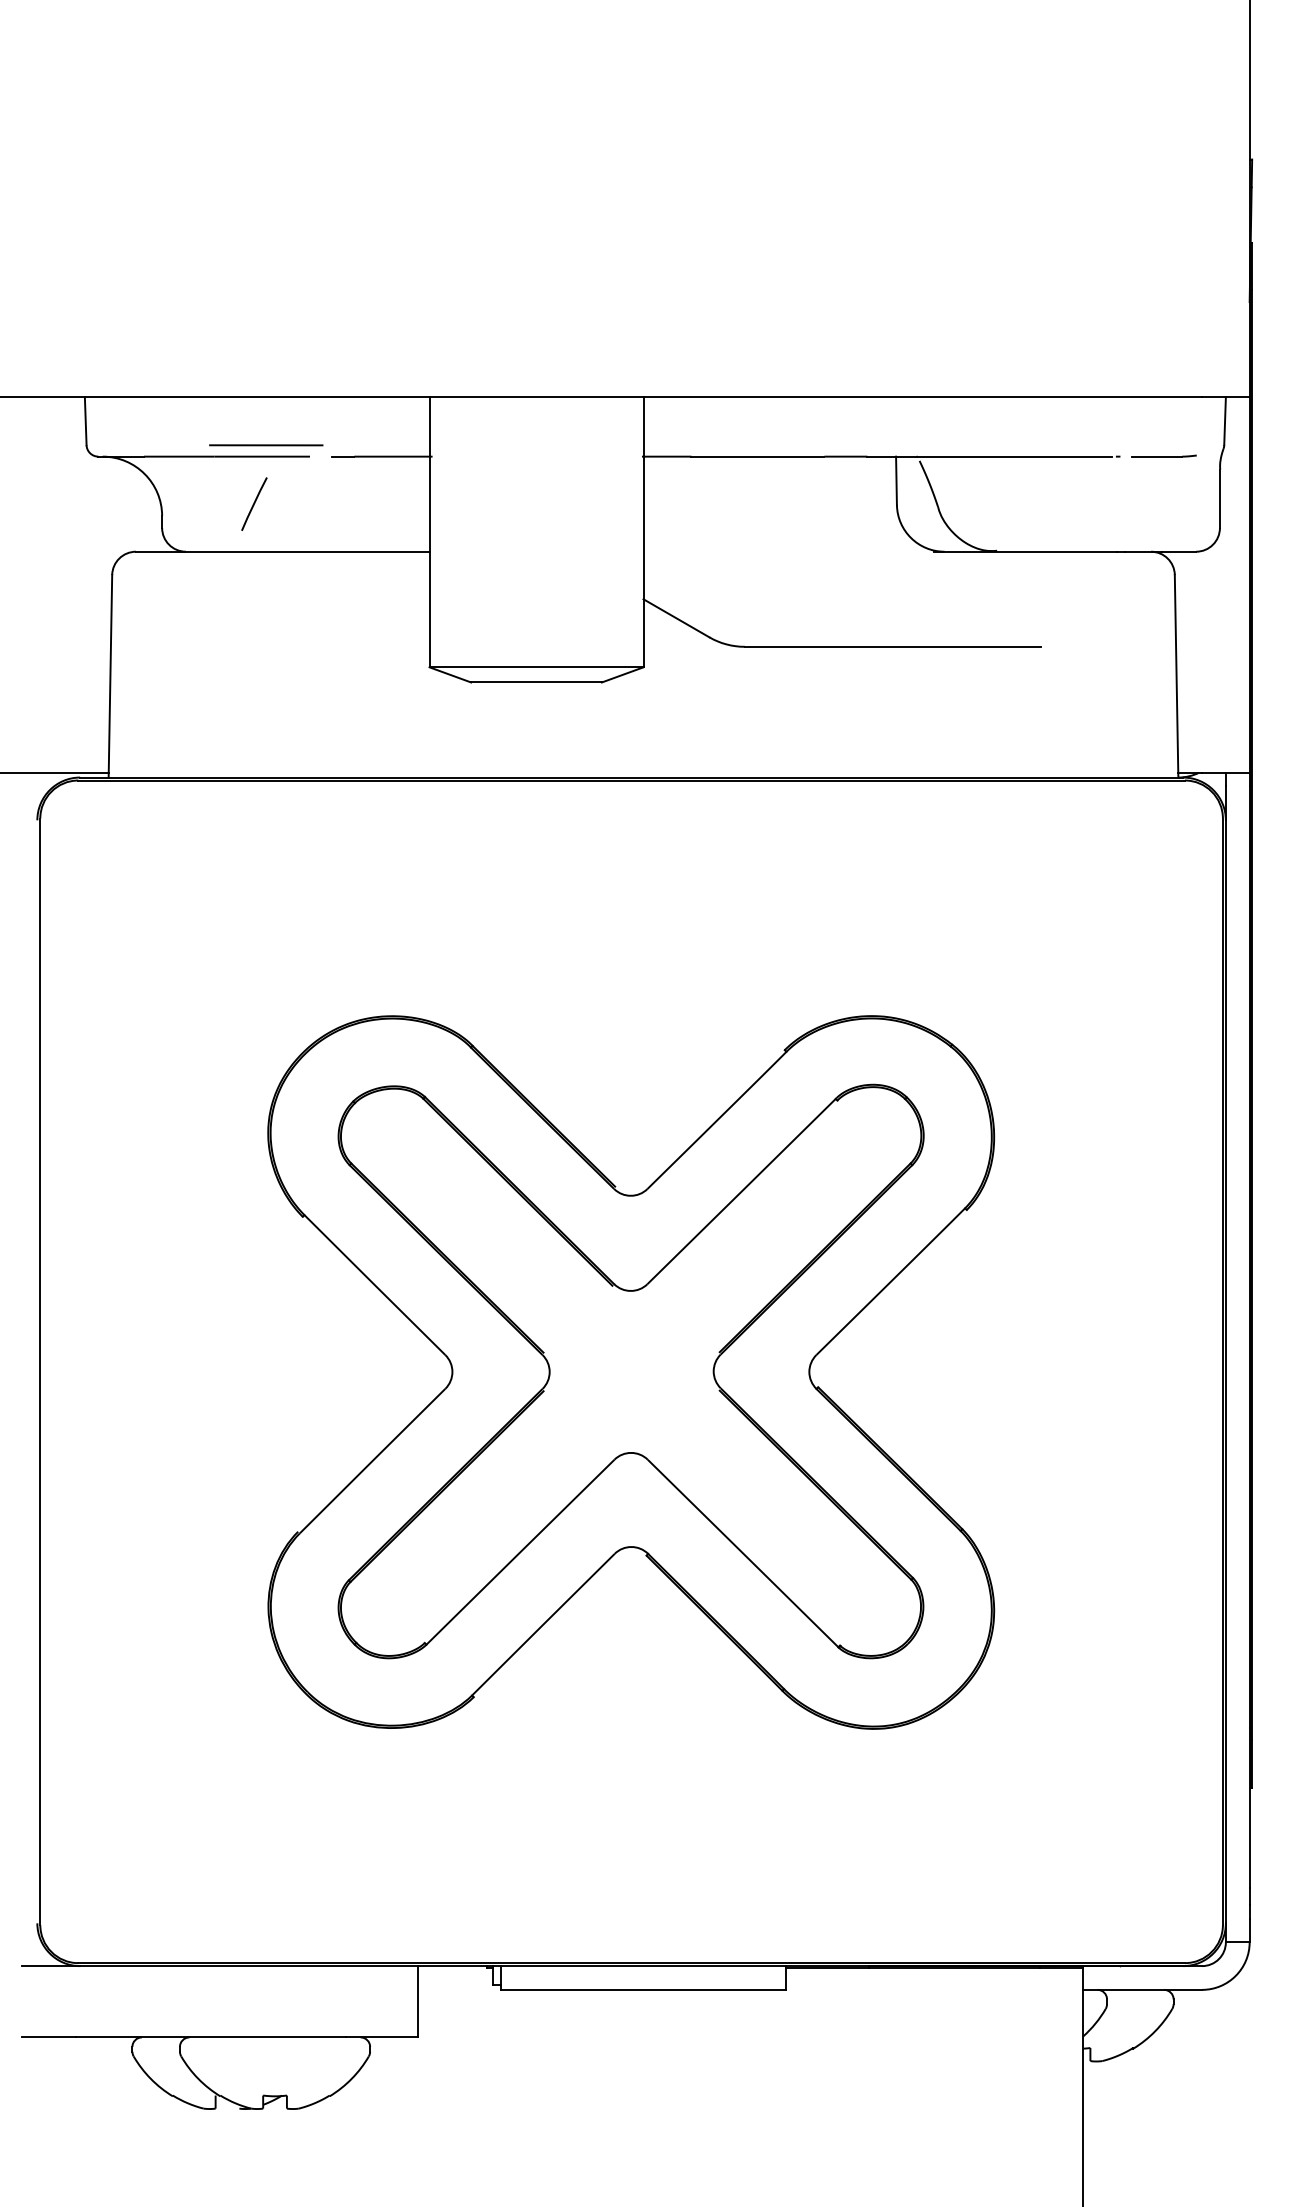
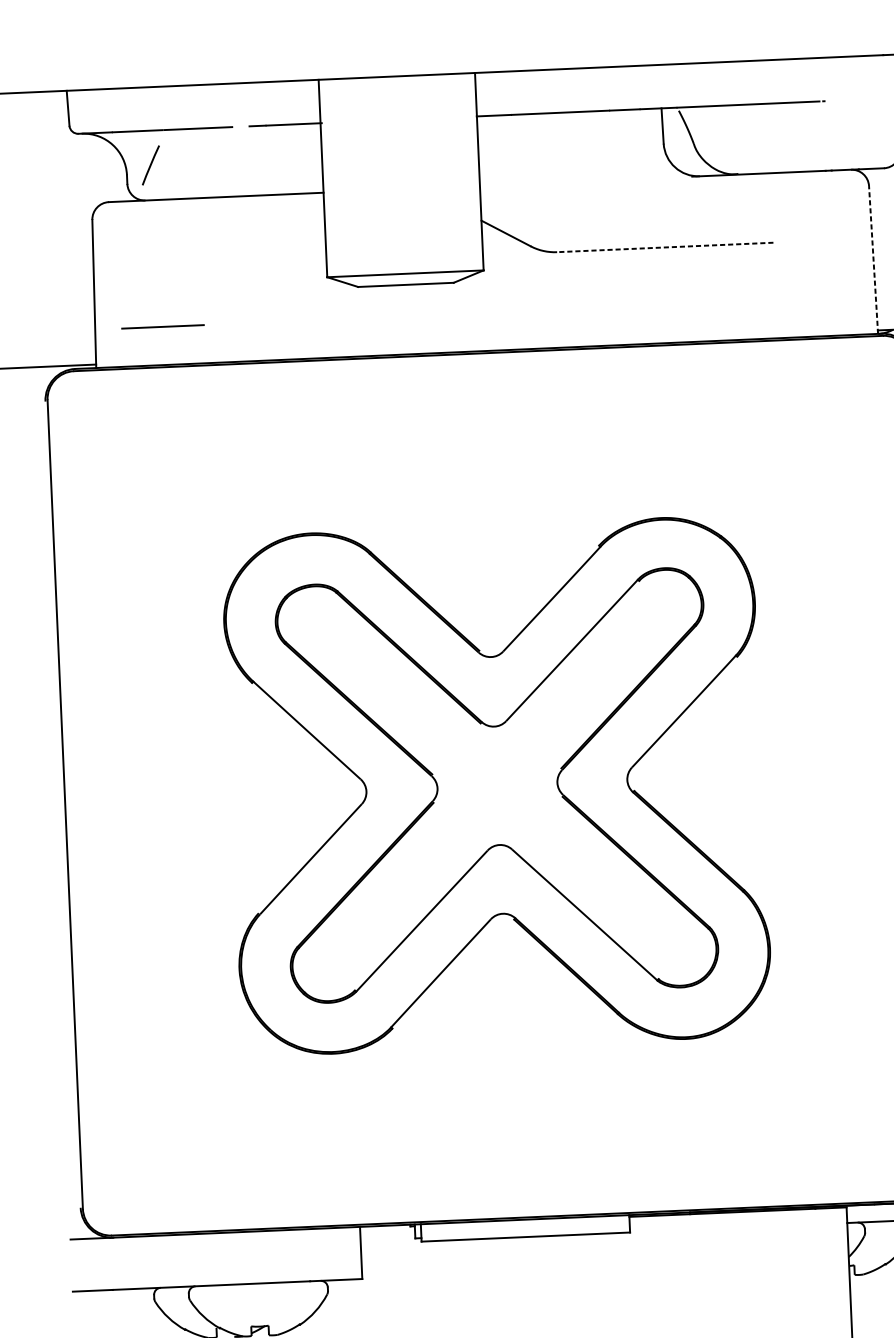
line: (266, 445) -> (163, 327), moved
part: (1163, 455) -> (856, 98), removed
line: (254, 503) -> (150, 164), moved
line: (892, 646) -> (664, 247), solid -> dashed
line: (1176, 675) -> (873, 259), solid -> dashed

